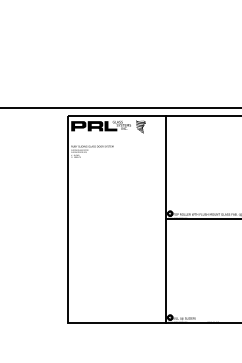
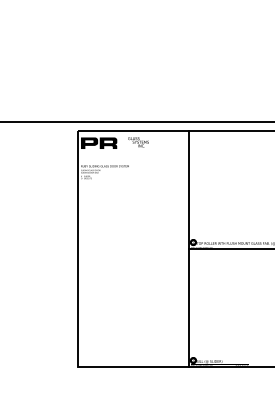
fill: (110, 126) -> (125, 143), removed
fill: (140, 126) -> (159, 143), removed

